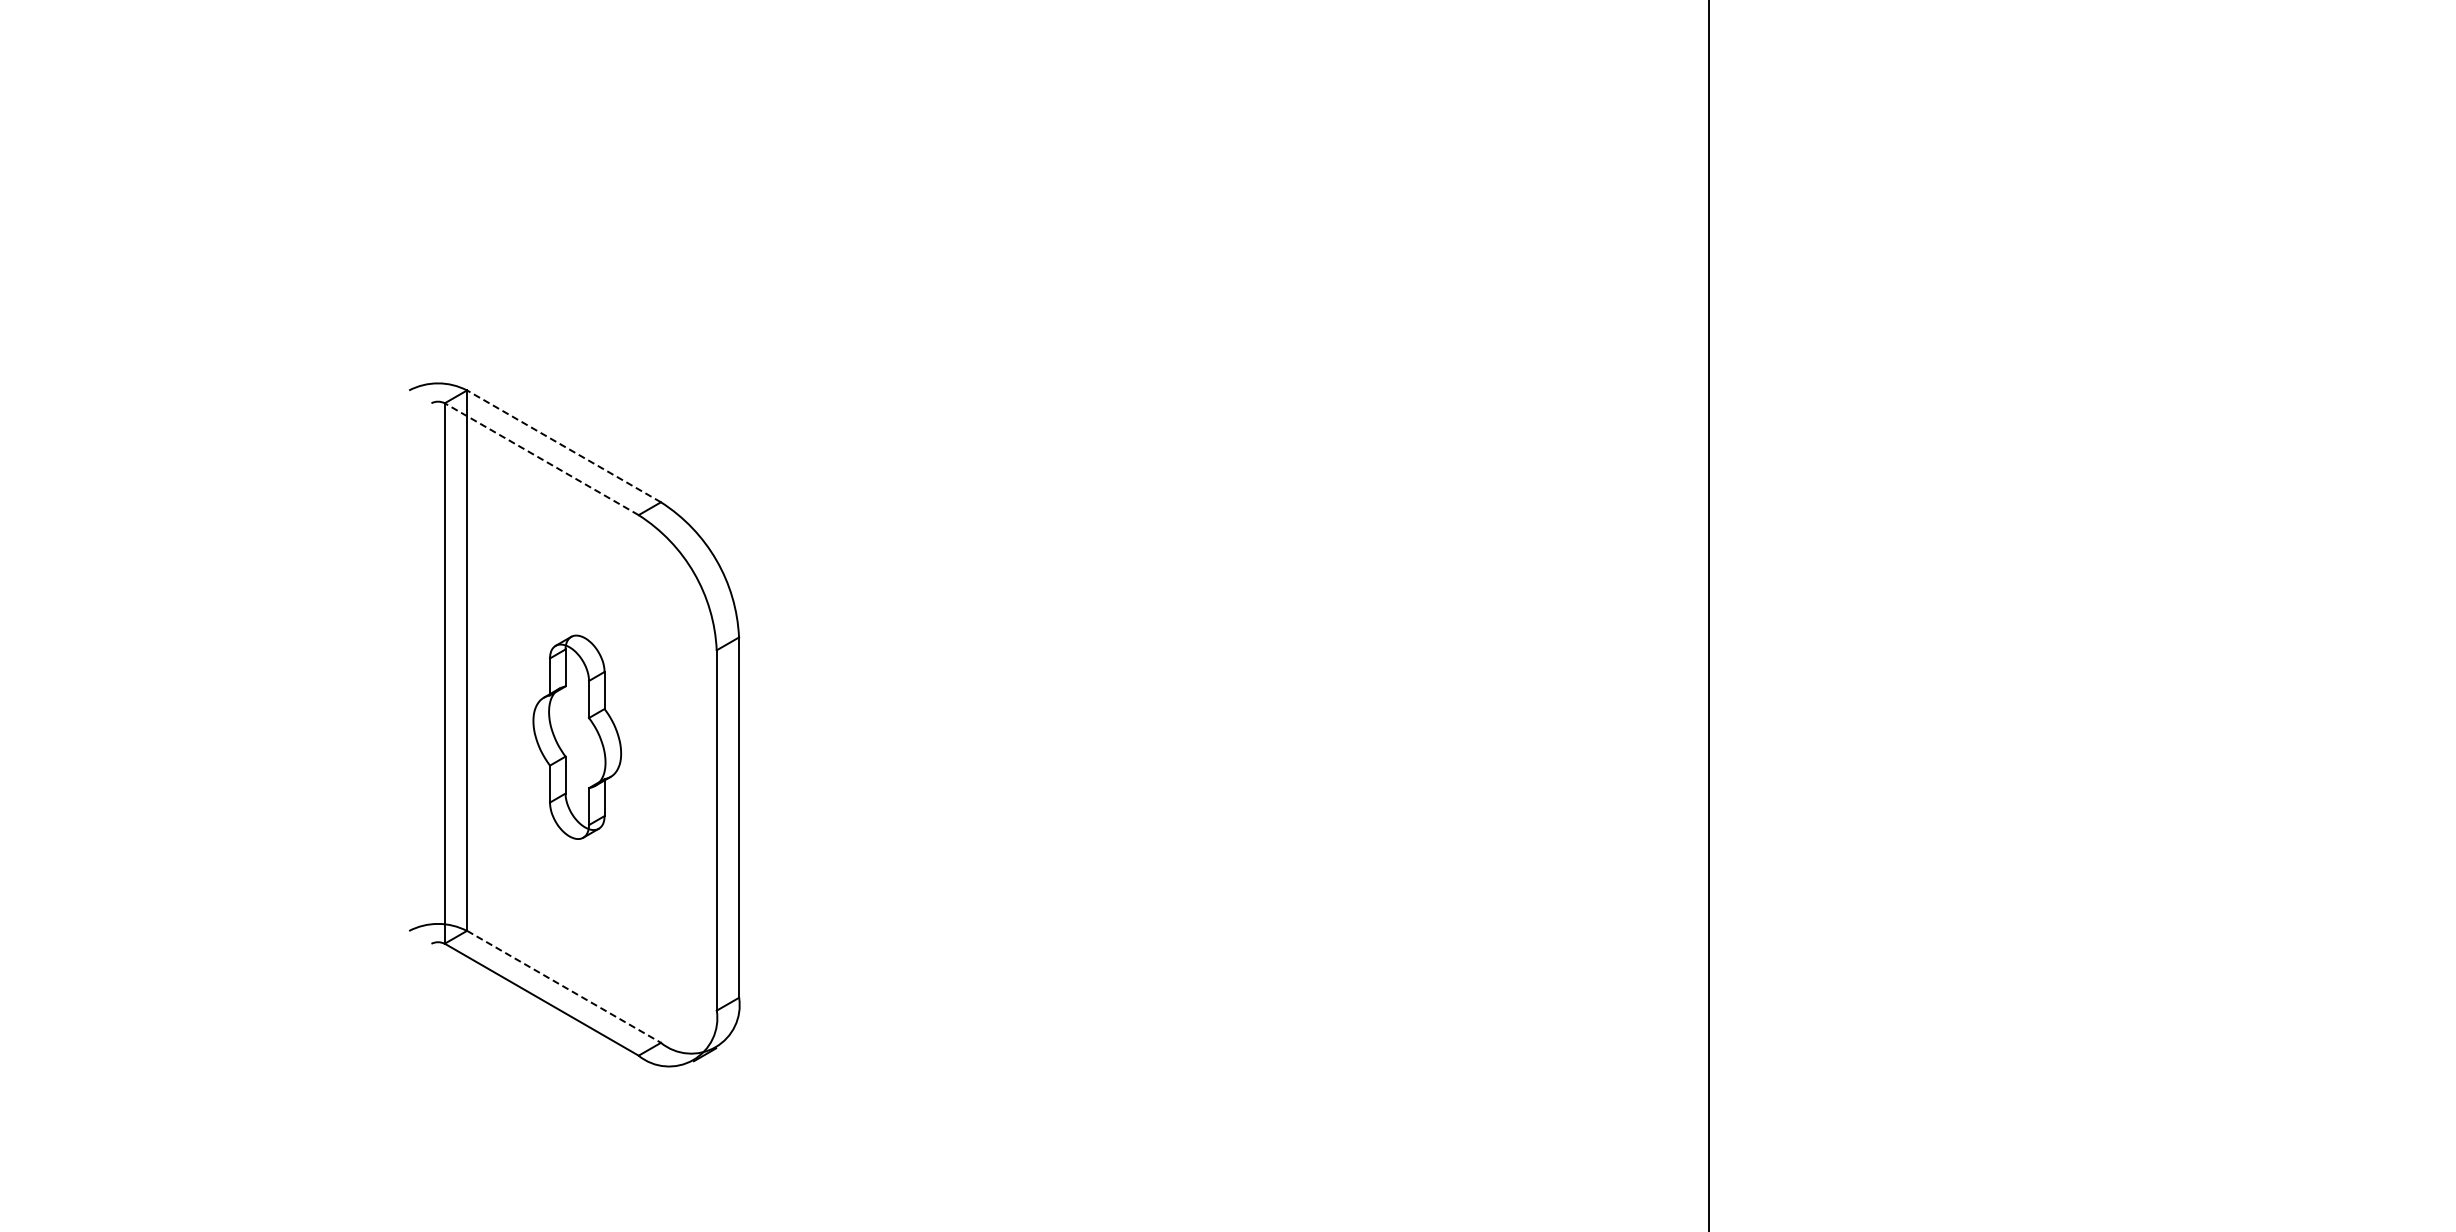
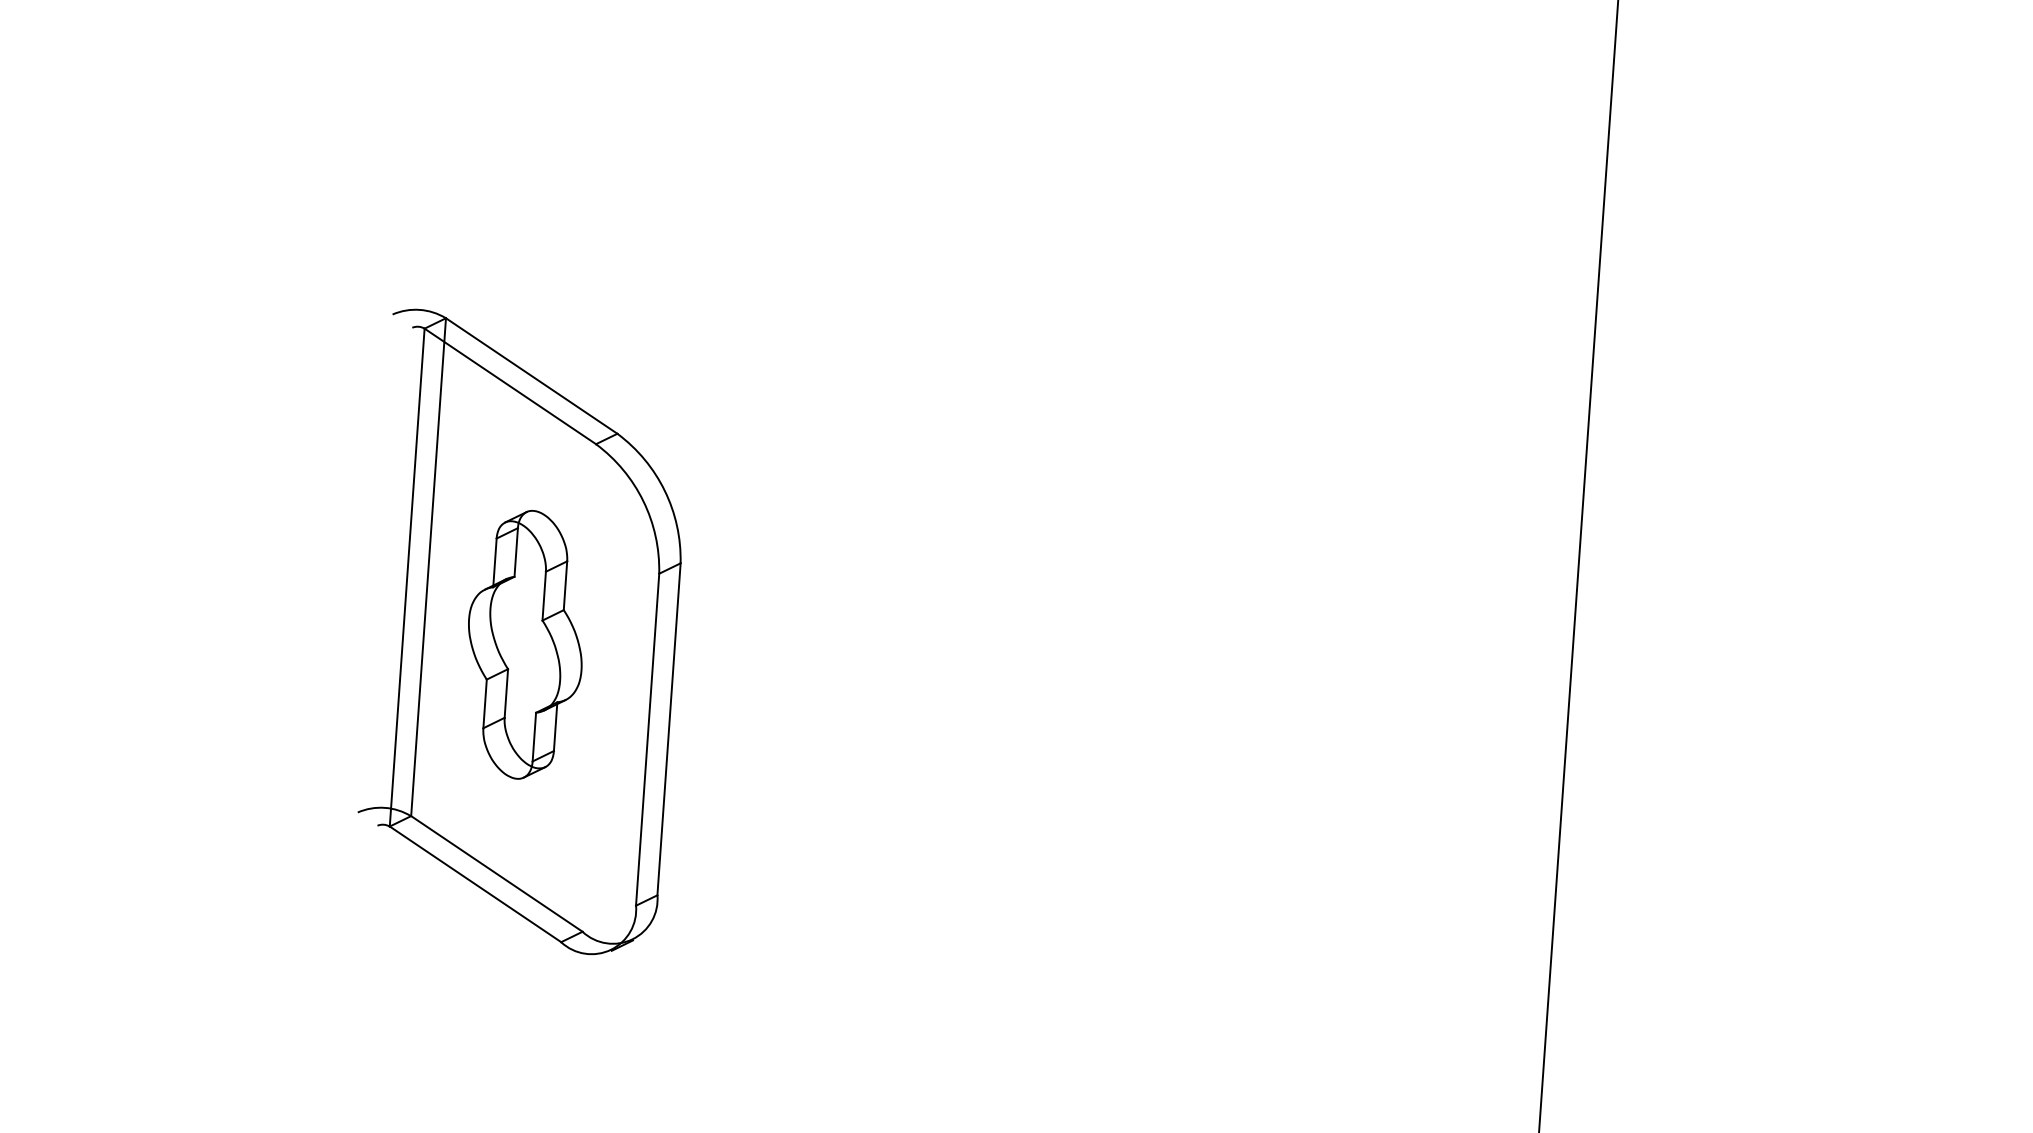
line: (564, 446) -> (532, 376), dashed -> solid
line: (541, 459) -> (510, 386), dashed -> solid
part: (576, 737) -> (524, 645), size x1.43
line: (564, 986) -> (497, 873), dashed -> solid

